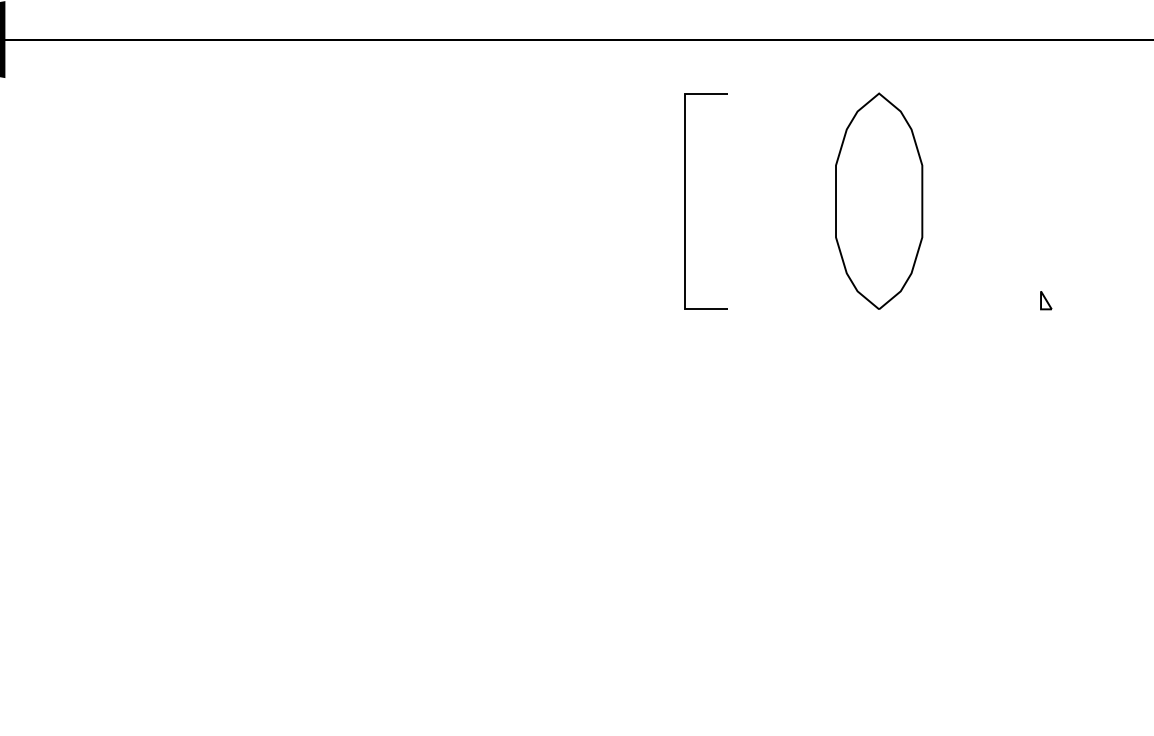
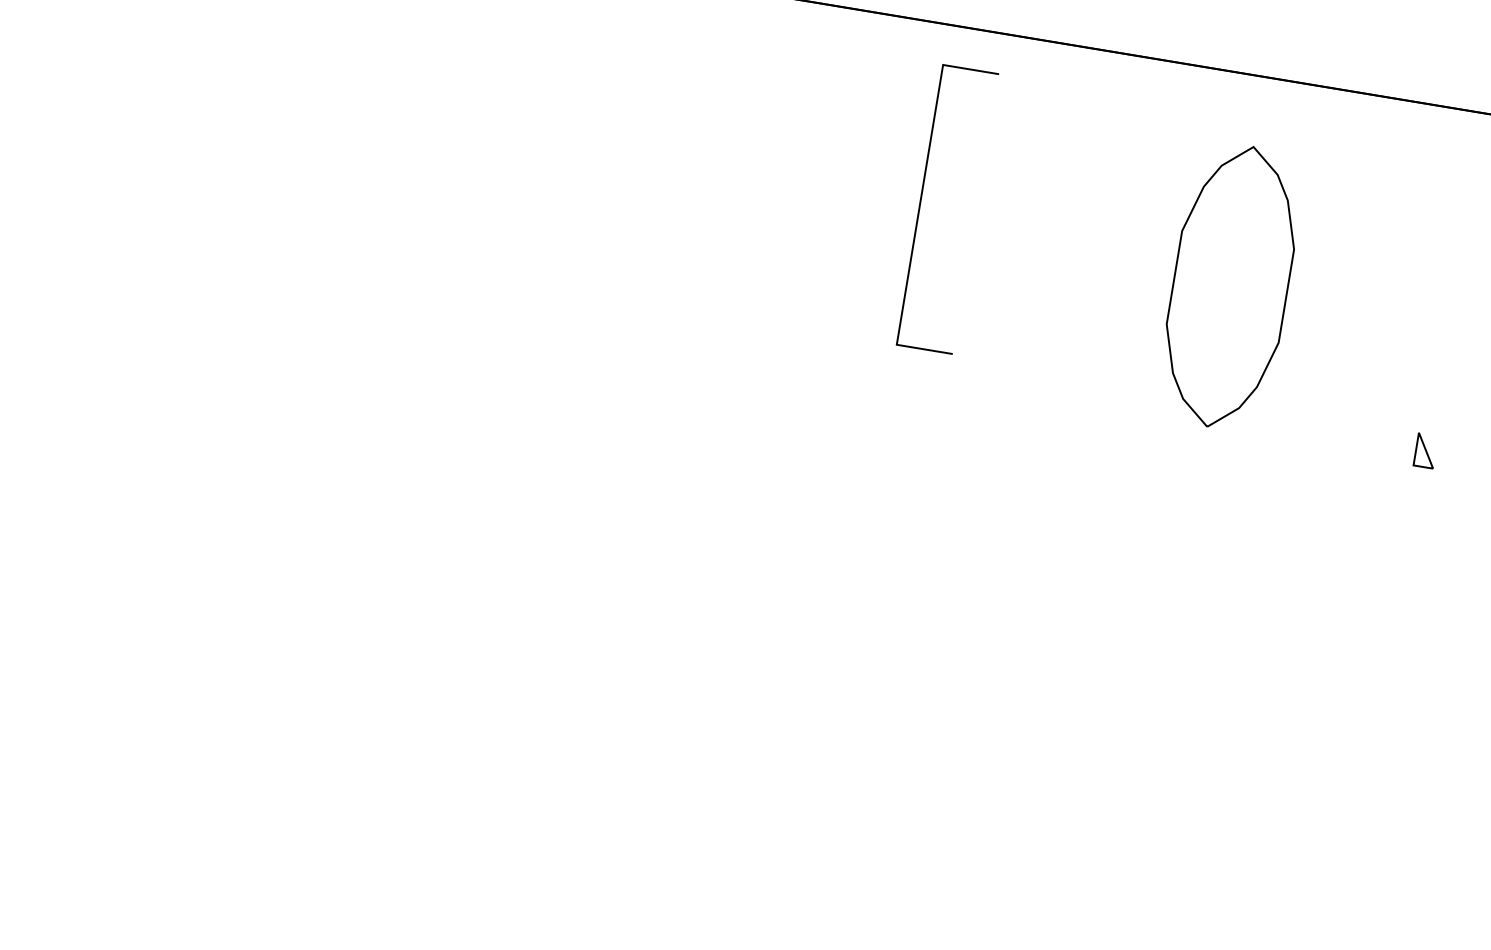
line: (685, 201) -> (920, 205), moved
part: (1046, 300) -> (1426, 451), size x1.4

